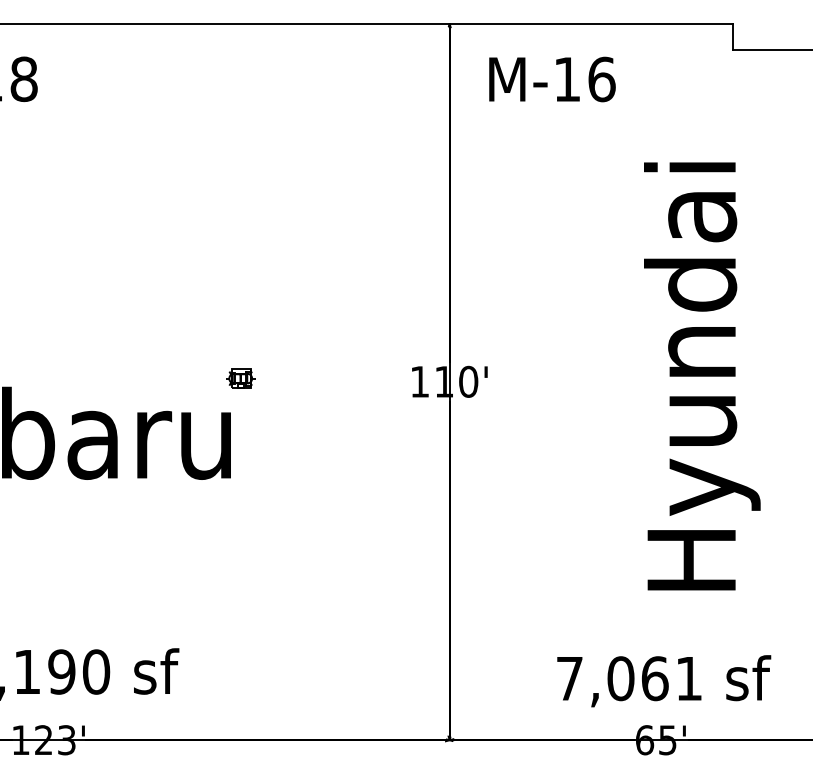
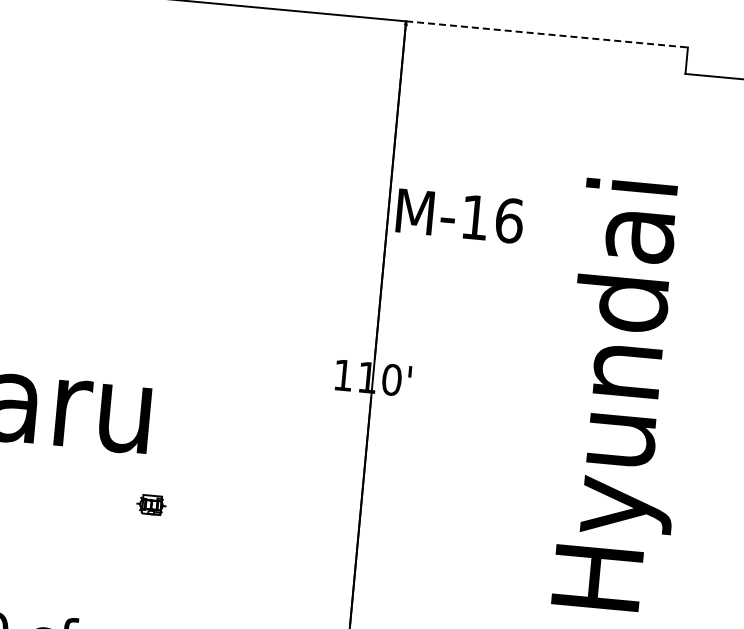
line: (591, 23) -> (547, 34), solid -> dashed
text: (552, 79) -> (460, 216), moved
part: (240, 378) -> (151, 504), moved

